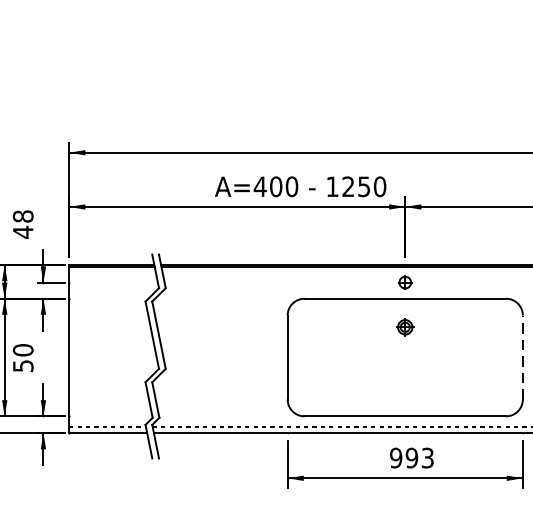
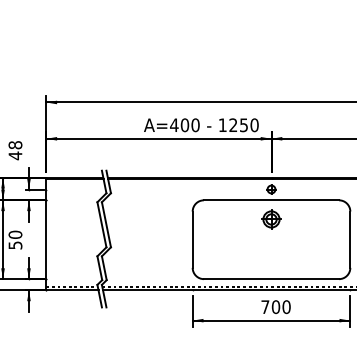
part: (405, 327) -> (271, 219), size x1.67
line: (523, 357) -> (350, 239), dashed -> solid
text: (411, 458) -> (275, 307), 993 -> 700

